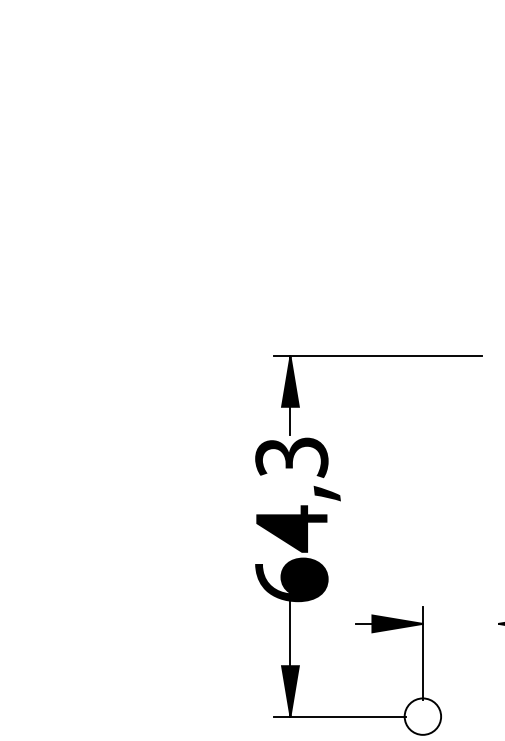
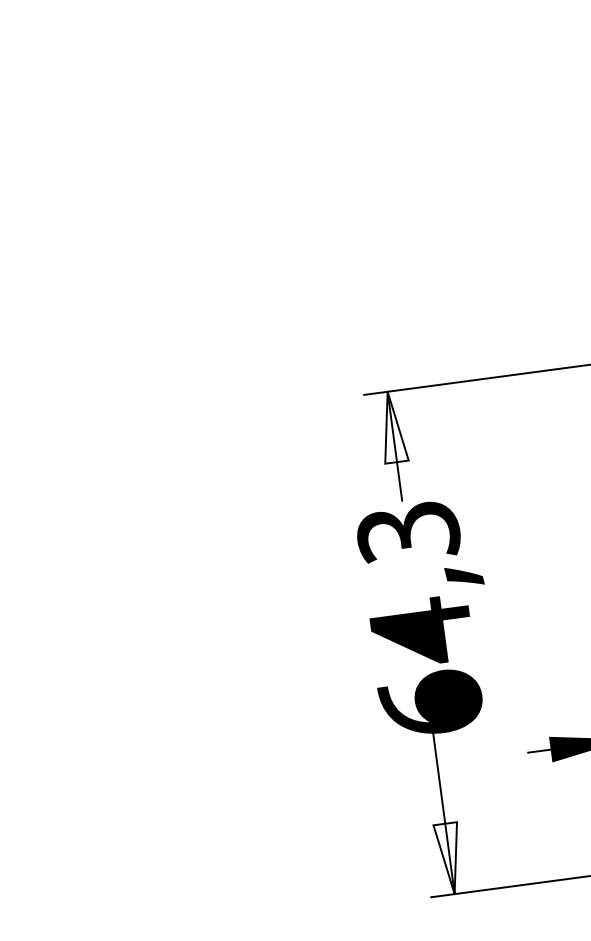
fill: (290, 381) -> (392, 426), removed
fill: (290, 691) -> (450, 859), removed

